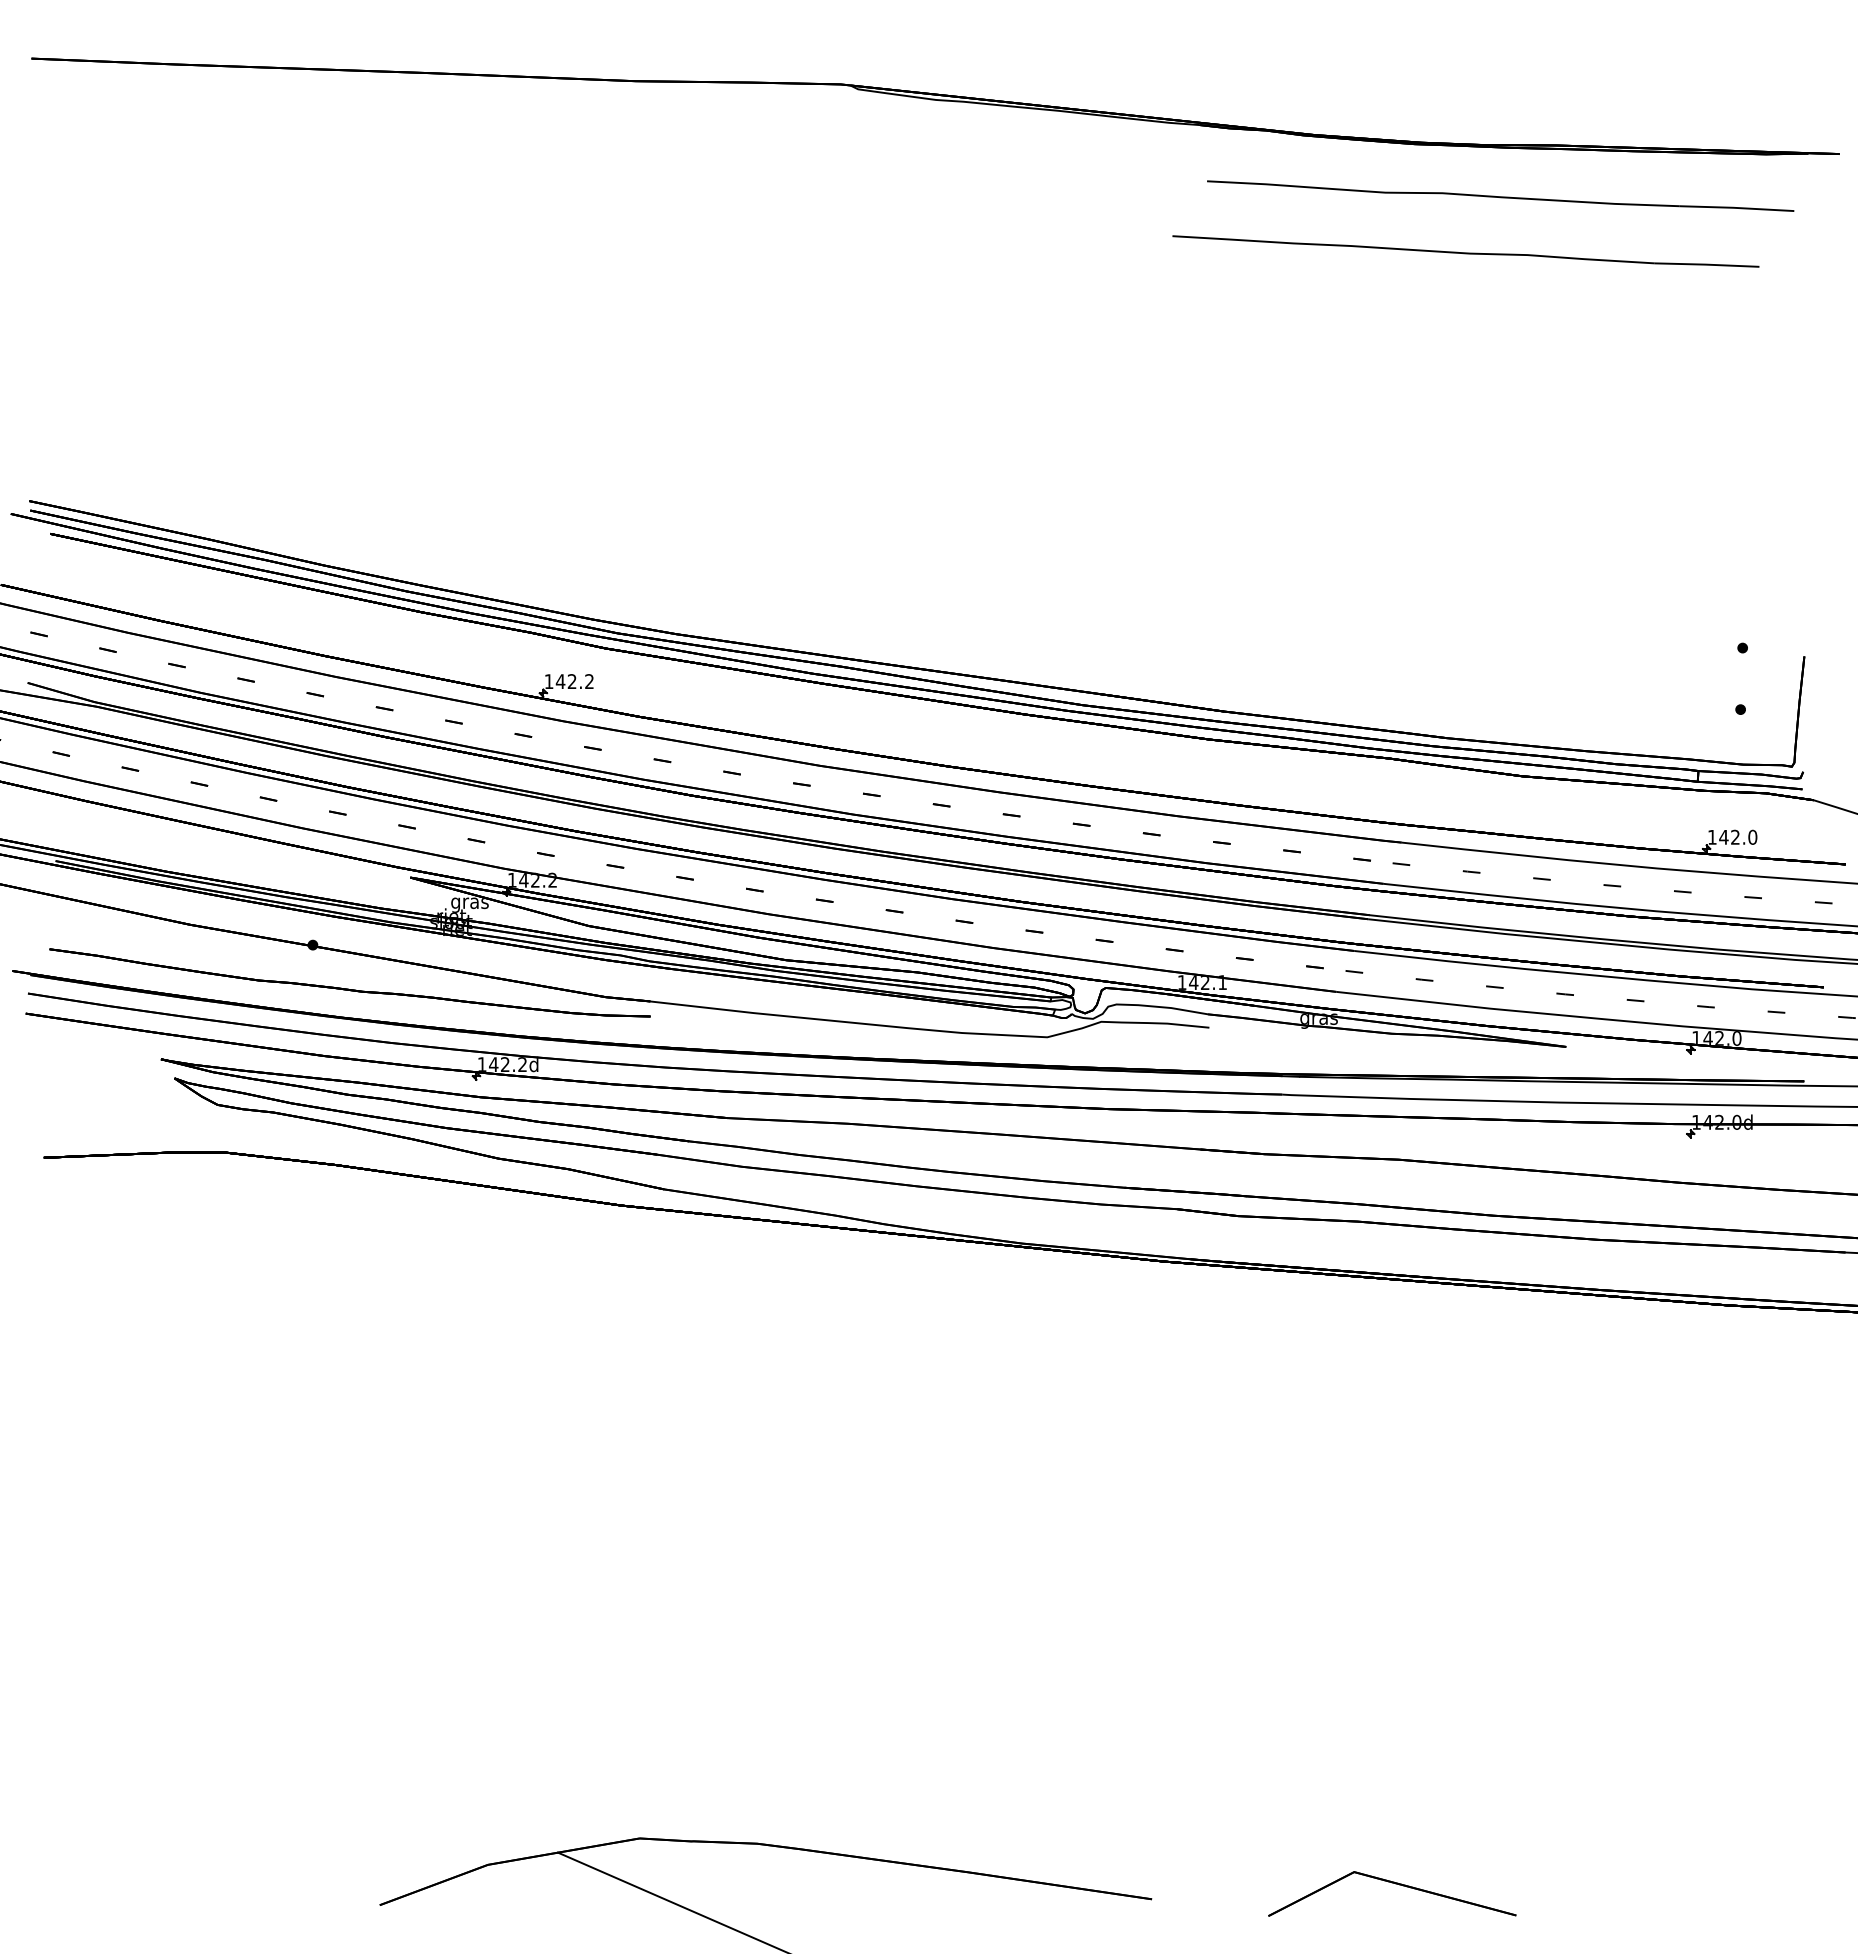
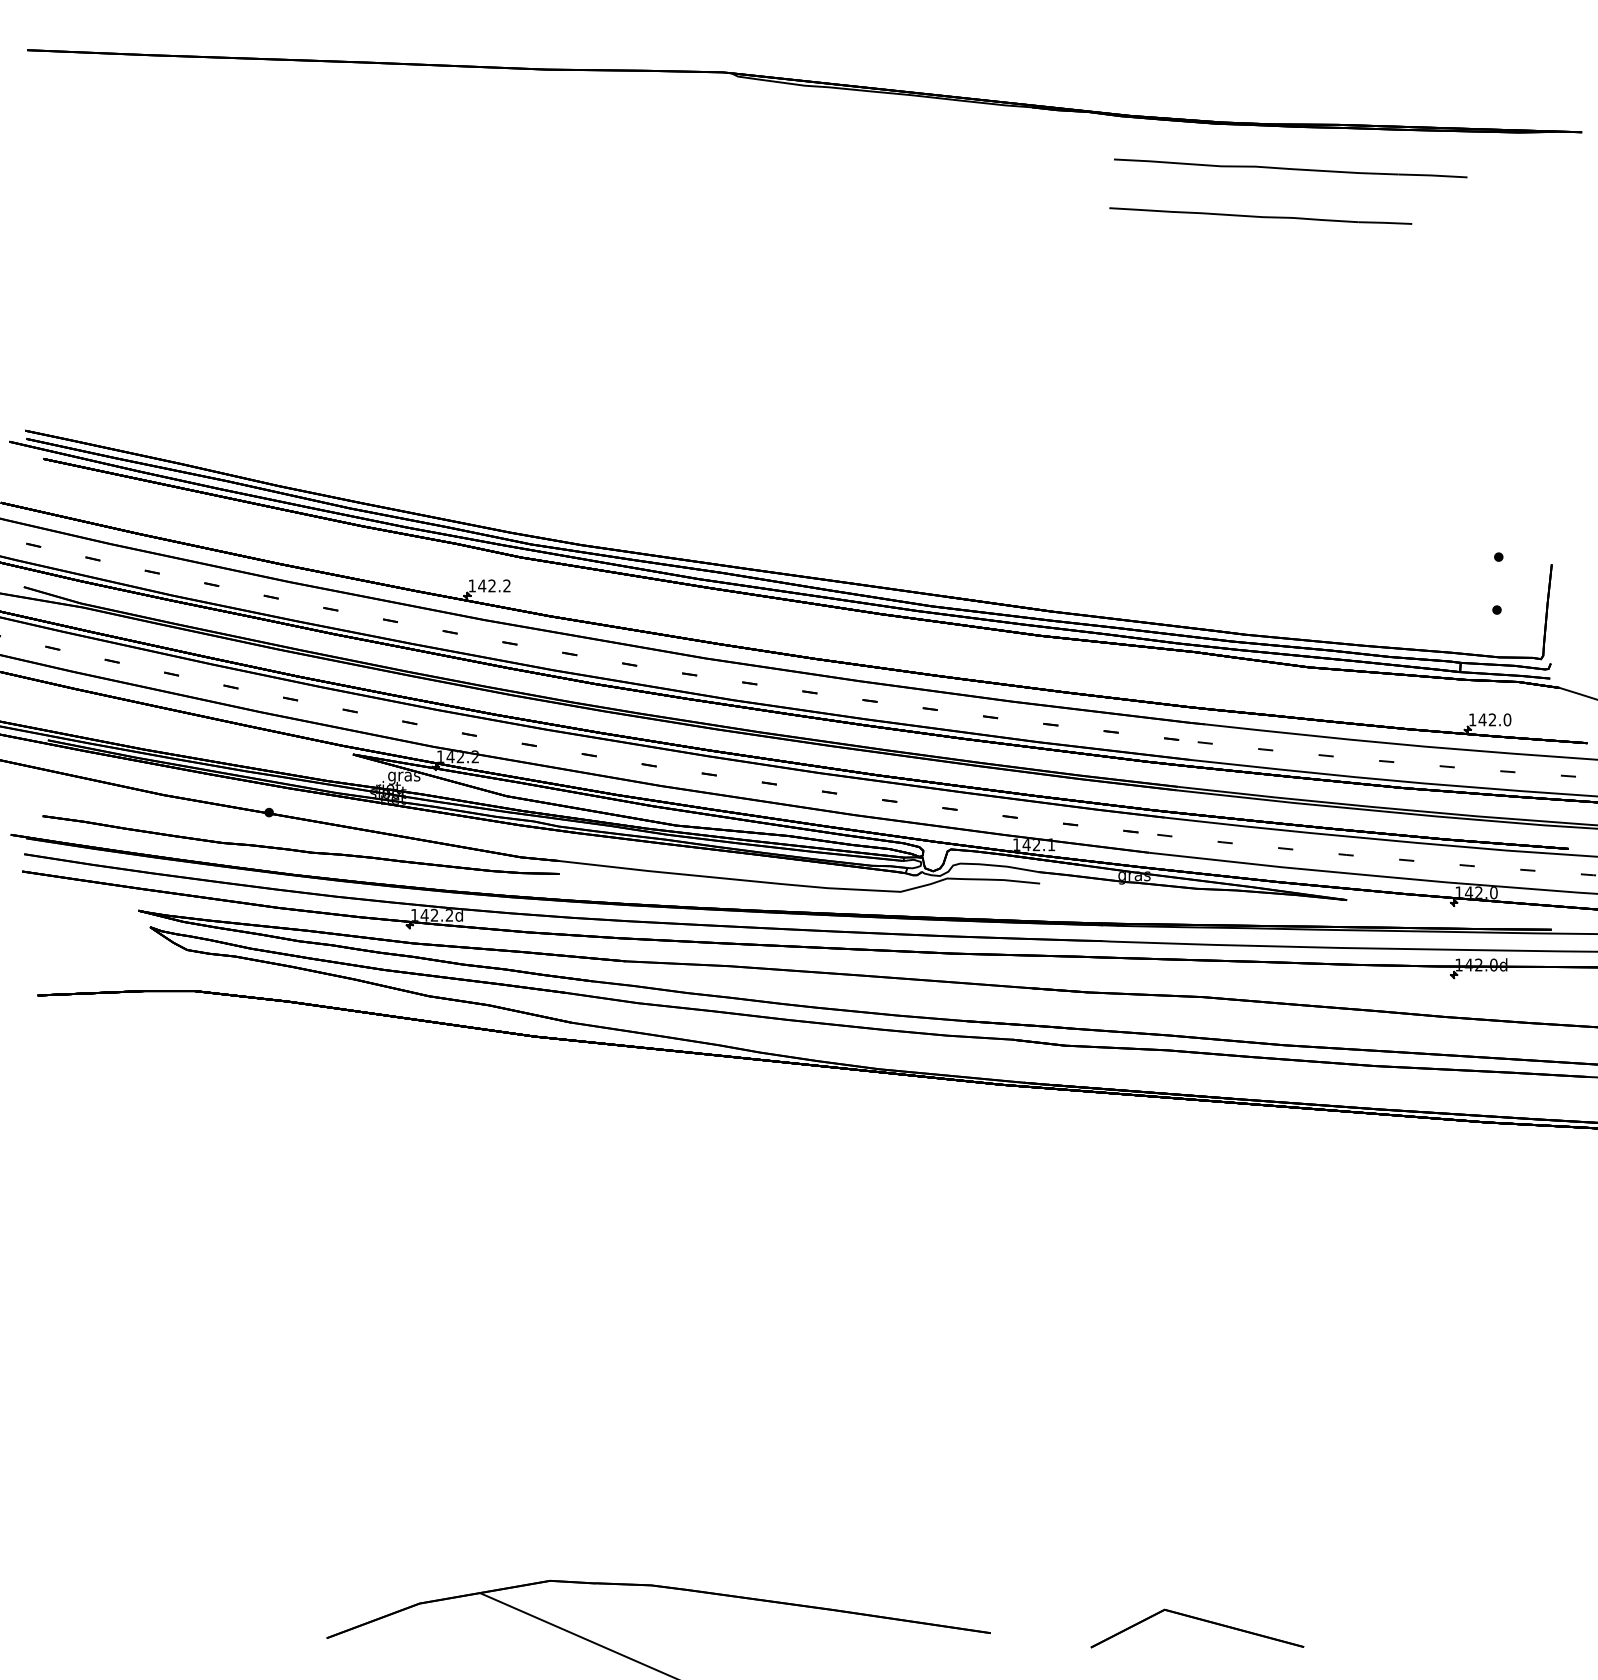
part: (1500, 195) -> (1290, 167), size x0.7
part: (1465, 251) -> (1260, 216), size x0.6

